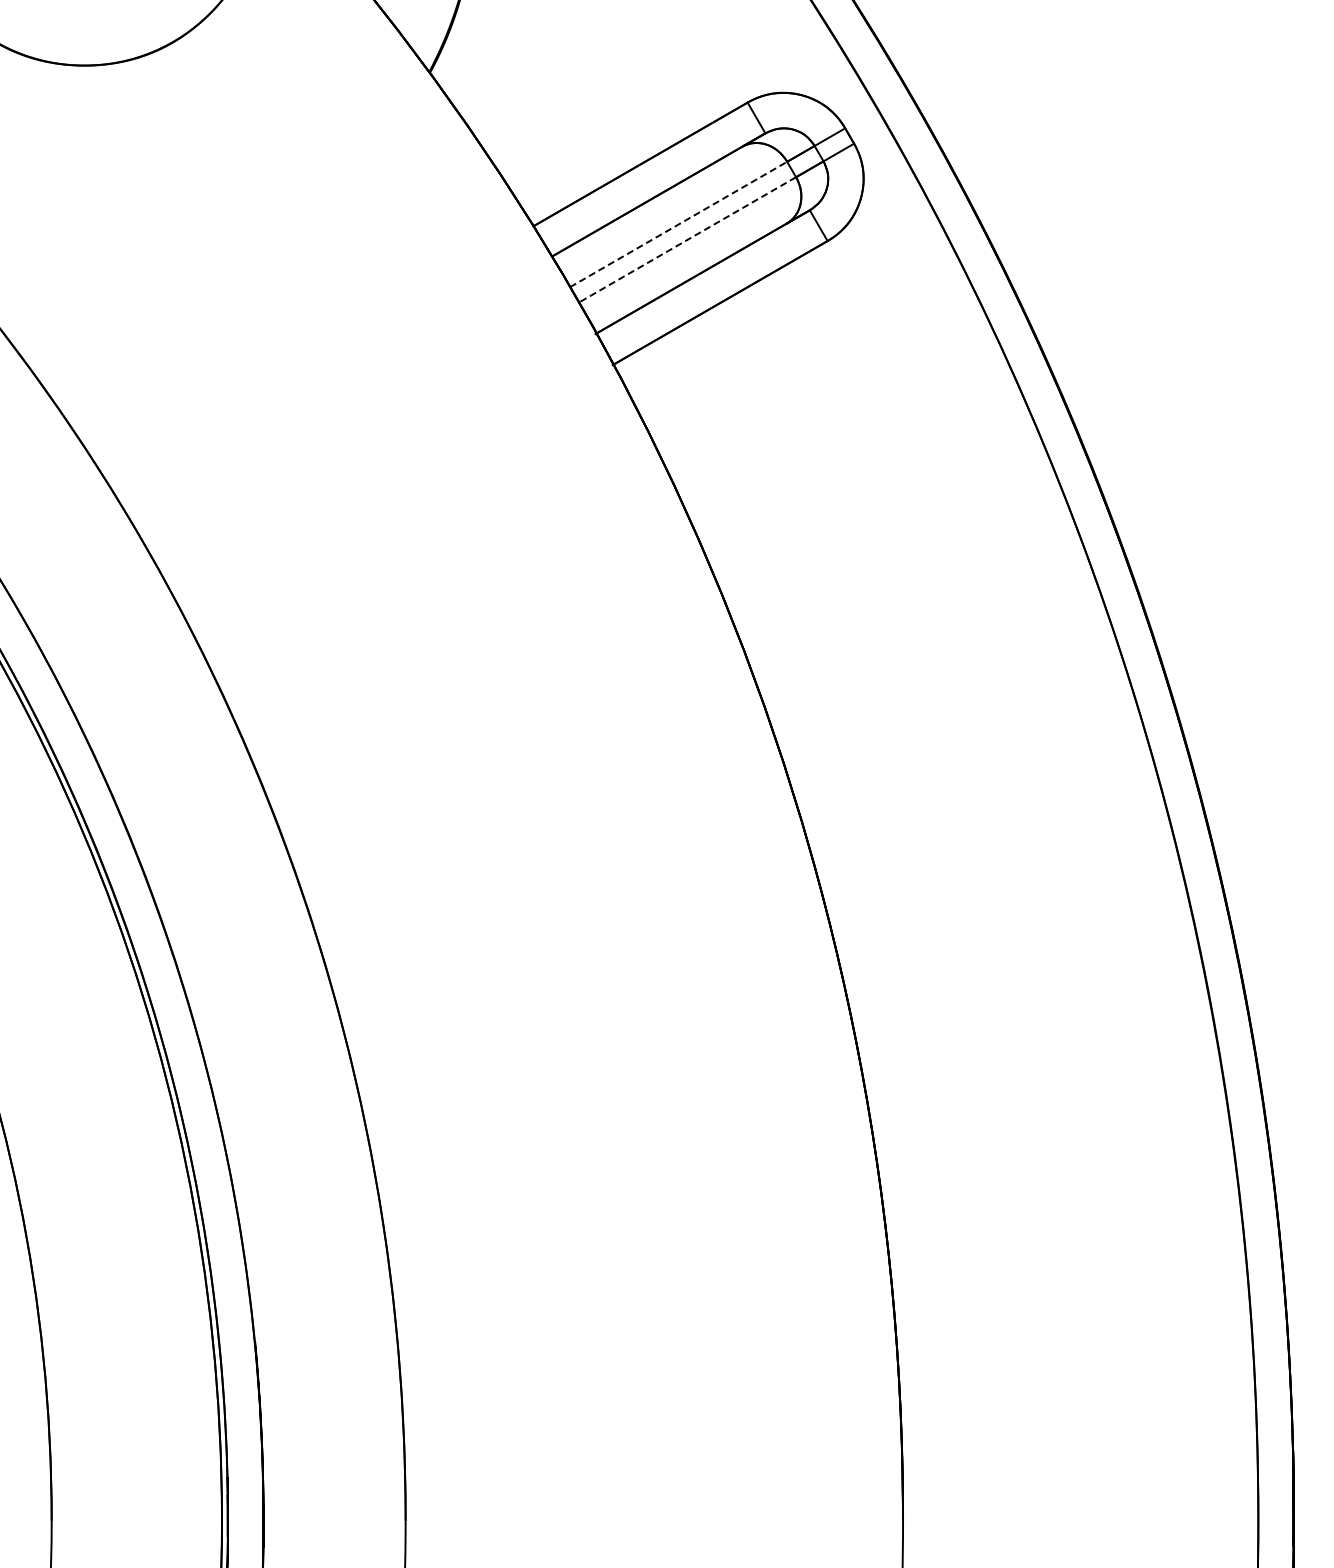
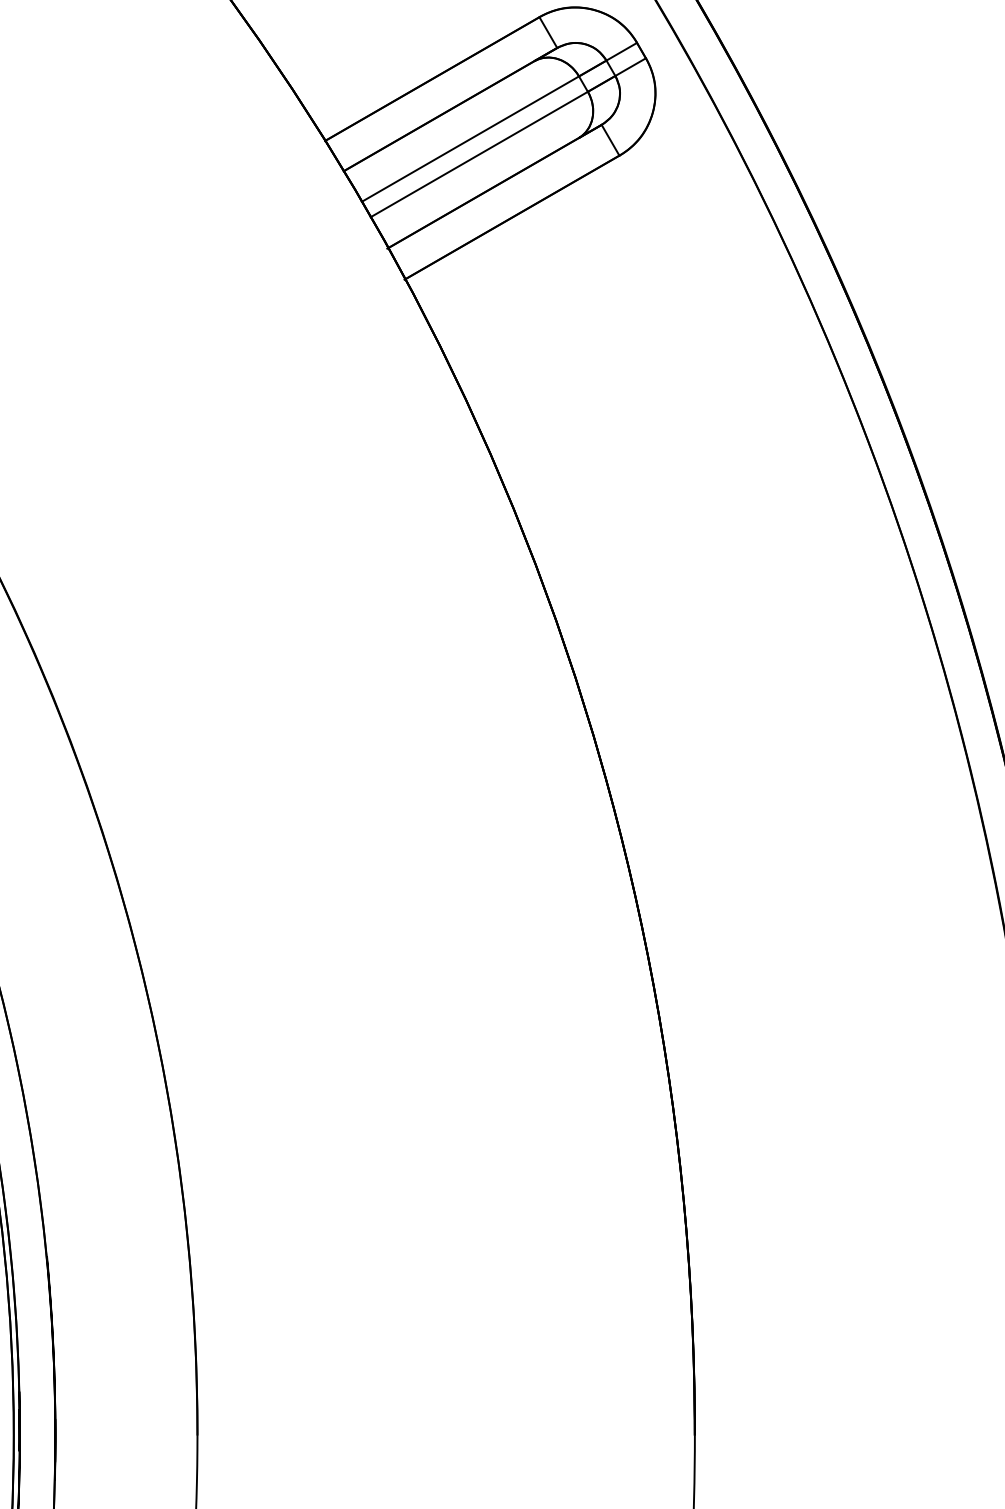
line: (679, 224) -> (471, 139), dashed -> solid
line: (687, 240) -> (479, 155), dashed -> solid

